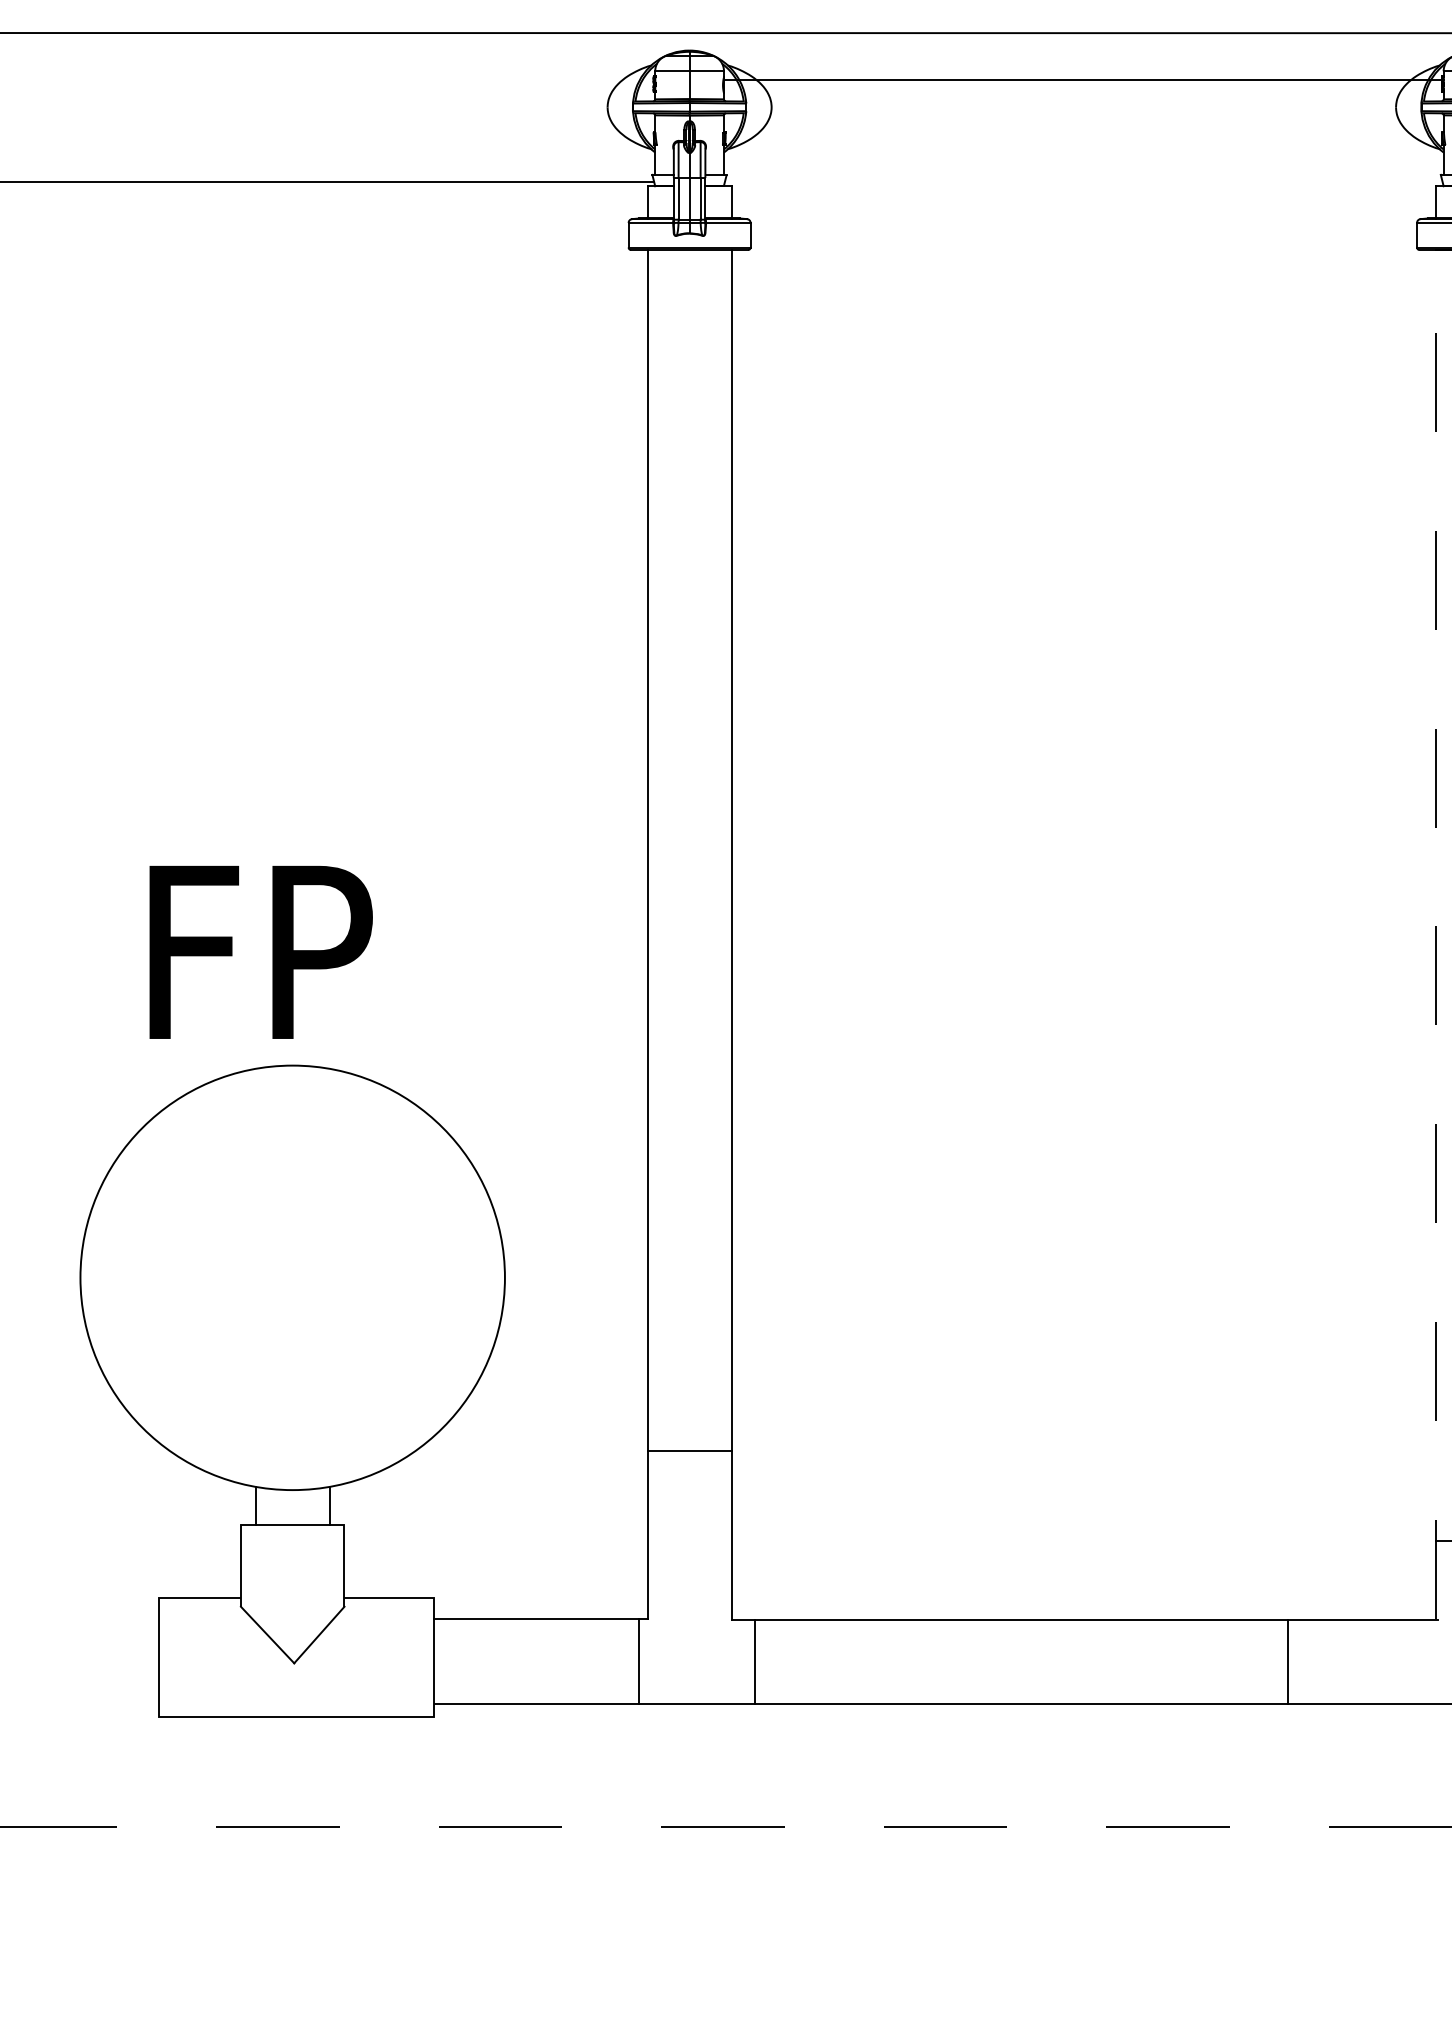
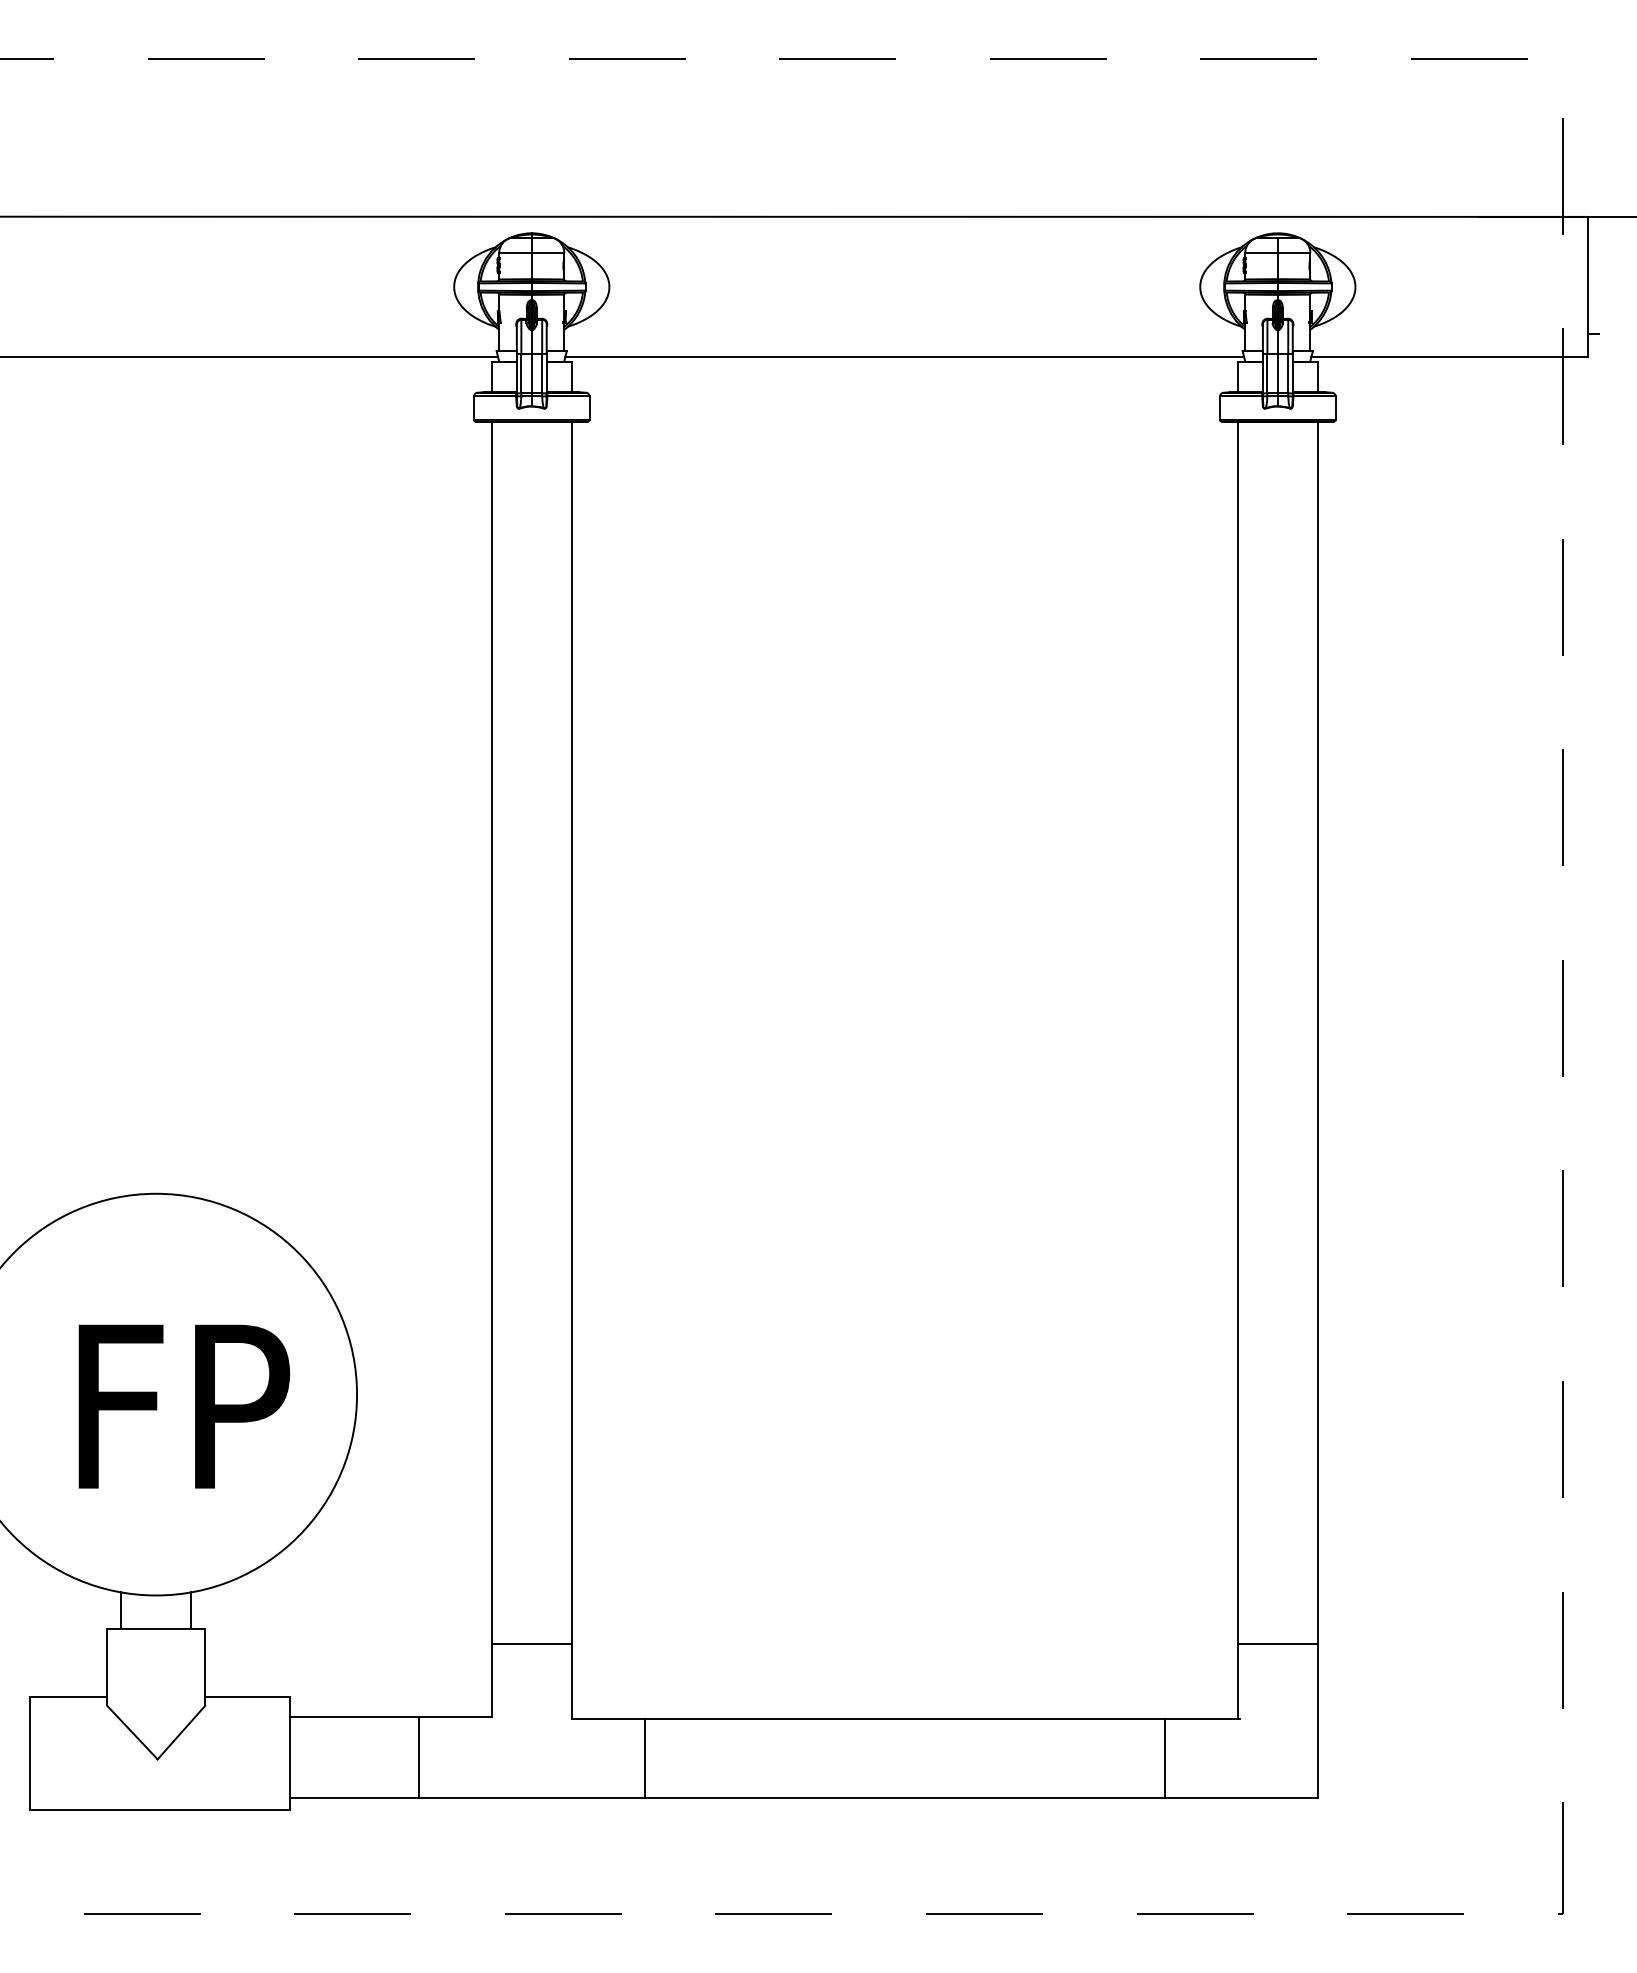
line: (1083, 80) -> (904, 357), moved
line: (1436, 934) -> (1238, 1069), dashed -> solid
text: (261, 952) -> (184, 1406), moved
line: (689, 1451) -> (531, 1643), moved
line: (638, 1661) -> (418, 1757), moved
line: (754, 1662) -> (644, 1758), moved
line: (1287, 1662) -> (1164, 1758), moved

